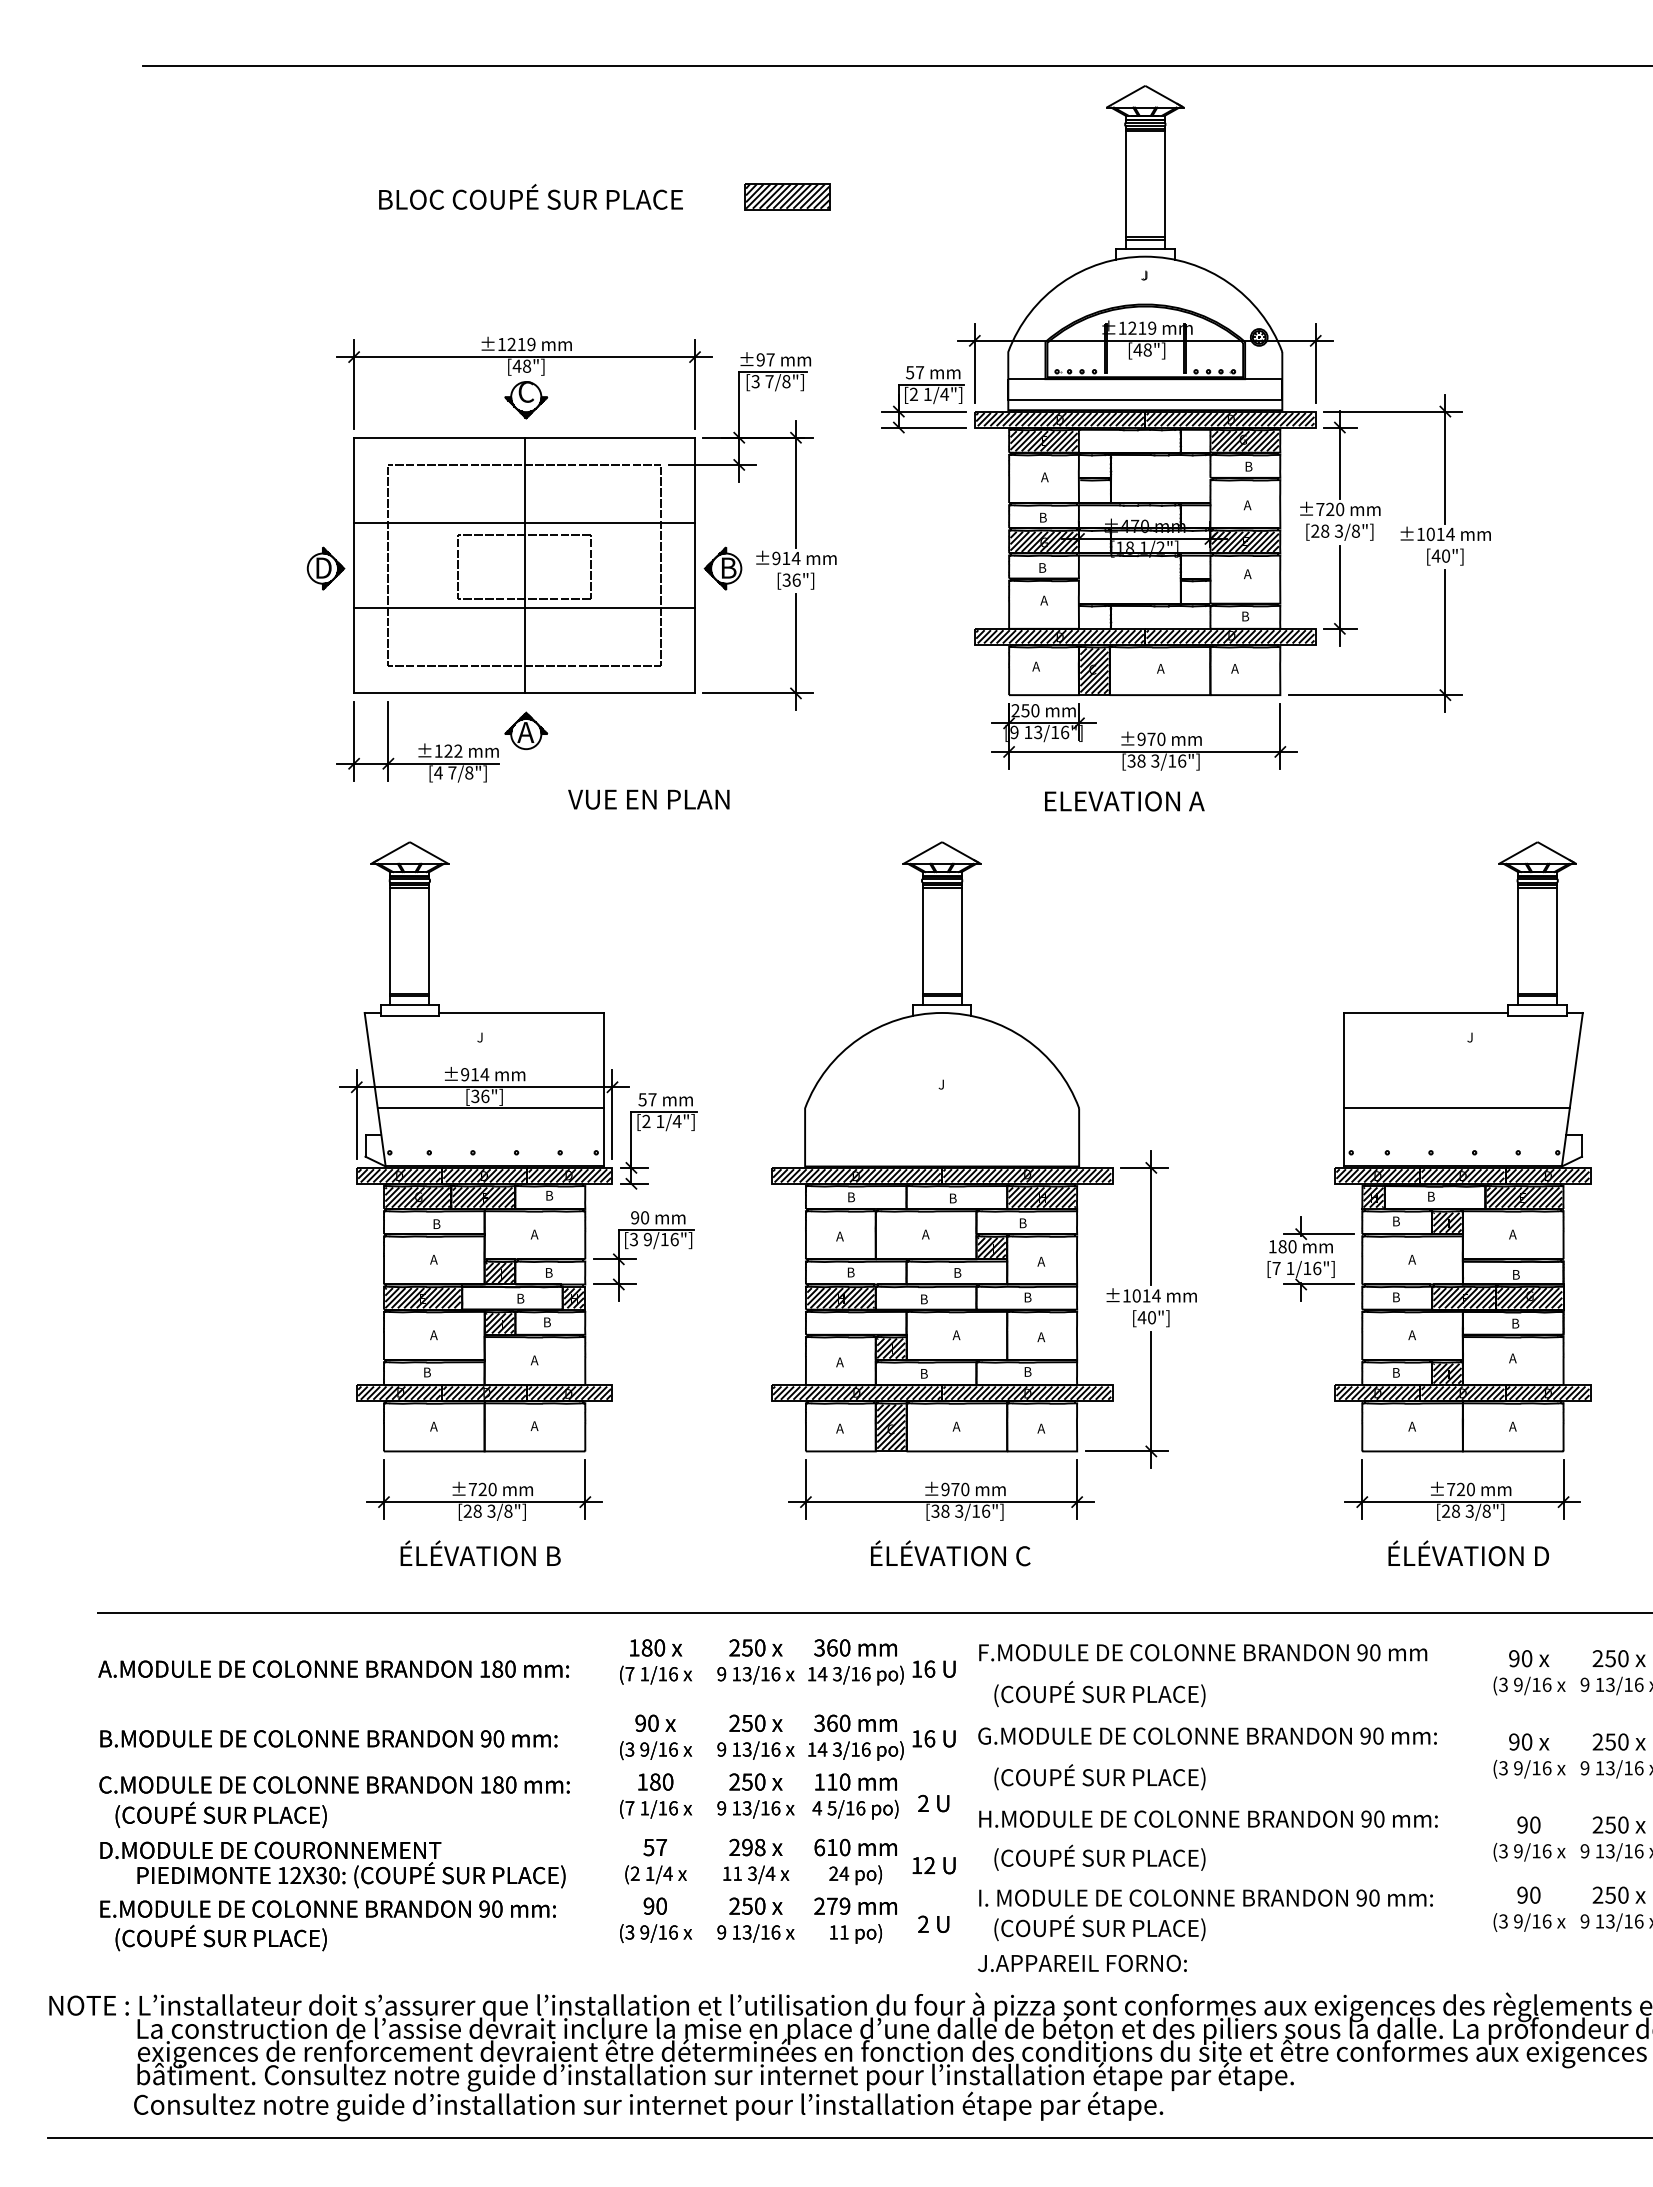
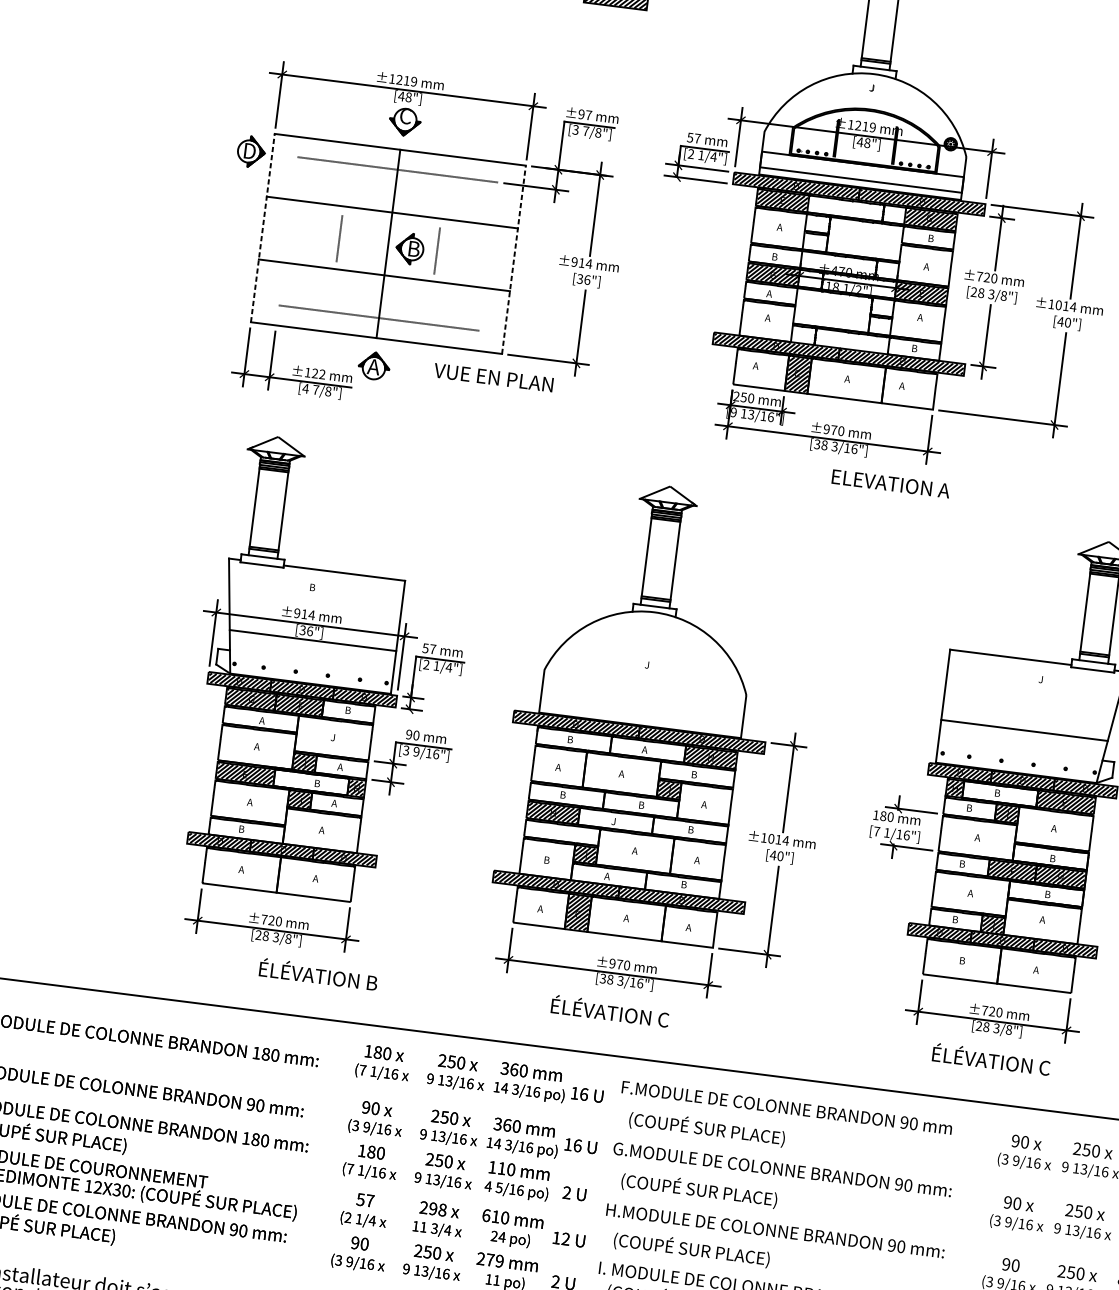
line: (524, 534) -> (391, 221), removed
line: (354, 565) -> (263, 228), solid -> dashed
line: (388, 565) -> (288, 231), removed
line: (660, 565) -> (488, 256), removed
line: (695, 565) -> (514, 259), solid -> dashed
text: (1042, 567) -> (769, 293), B -> A
part: (325, 568) -> (251, 151), moved
part: (722, 568) -> (409, 248), moved
line: (524, 598) -> (385, 268), removed
text: (648, 799) -> (493, 377), moved
text: (1124, 801) -> (890, 483), moved
text: (480, 1037) -> (312, 587), J -> B
text: (952, 1198) -> (644, 749), B -> A
text: (436, 1223) -> (262, 720), B -> A
text: (534, 1234) -> (333, 737), A -> J
text: (548, 1272) -> (340, 766), B -> A
text: (923, 1299) -> (613, 821), B -> J
text: (546, 1322) -> (334, 803), B -> A
text: (840, 1362) -> (546, 860), A -> B
text: (923, 1373) -> (607, 876), B -> A
text: (1412, 1426) -> (962, 960), A -> B
text: (480, 1553) -> (318, 974), moved
text: (1540, 1556) -> (1044, 1068), ÉLÉVATION D -> ÉLÉVATION C

